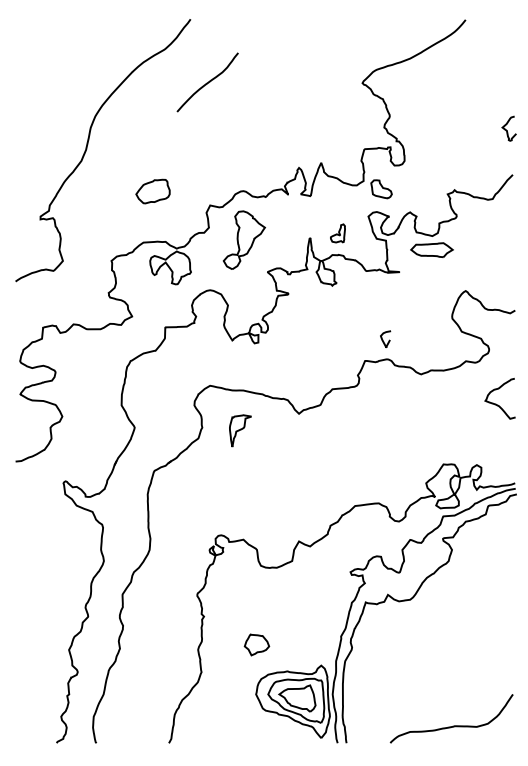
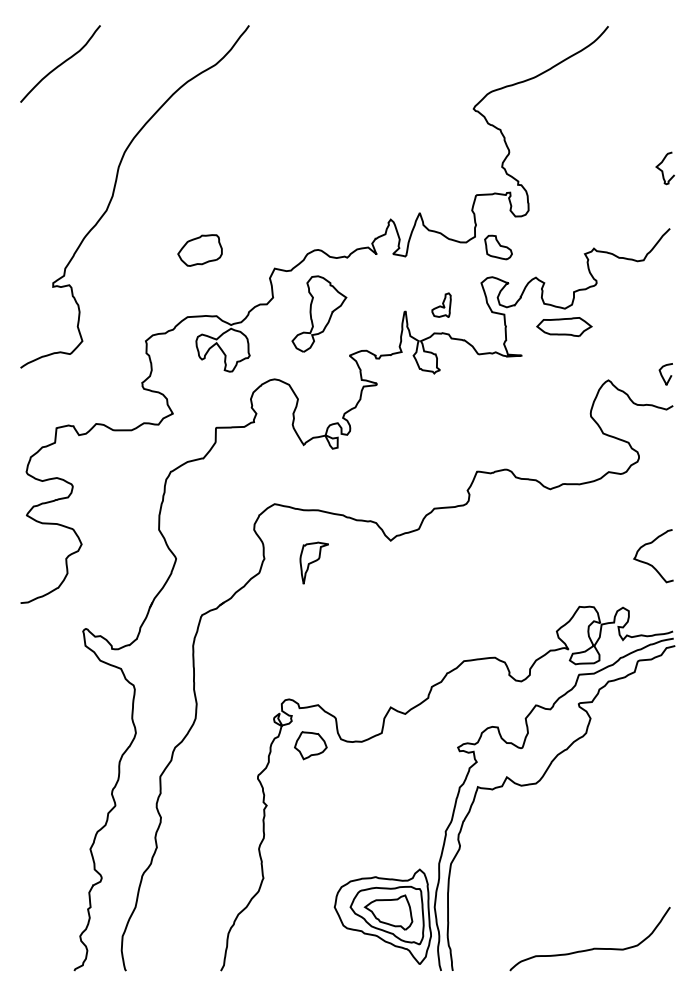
curve: (207, 82) -> (60, 63), moved
curve: (383, 340) -> (663, 376), moved
curve: (497, 404) -> (649, 563), moved
part: (256, 644) -> (310, 745), moved

